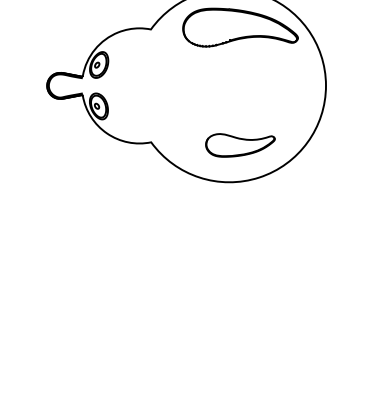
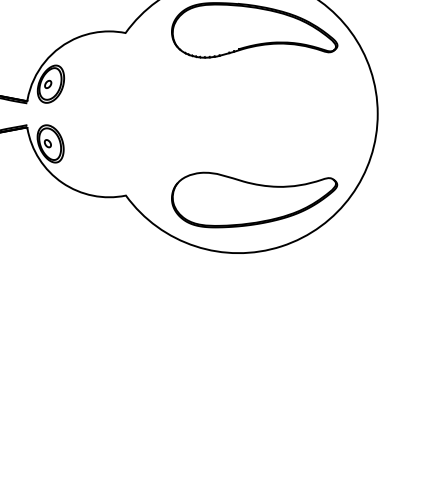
part: (240, 145) -> (254, 200), size x1.67

